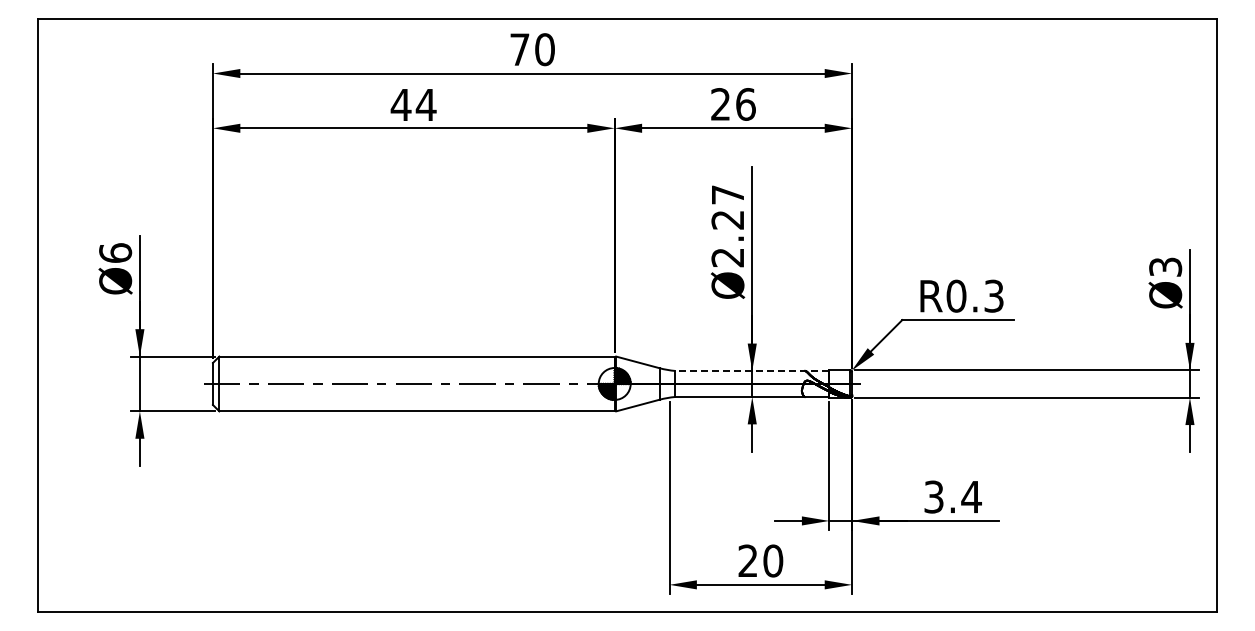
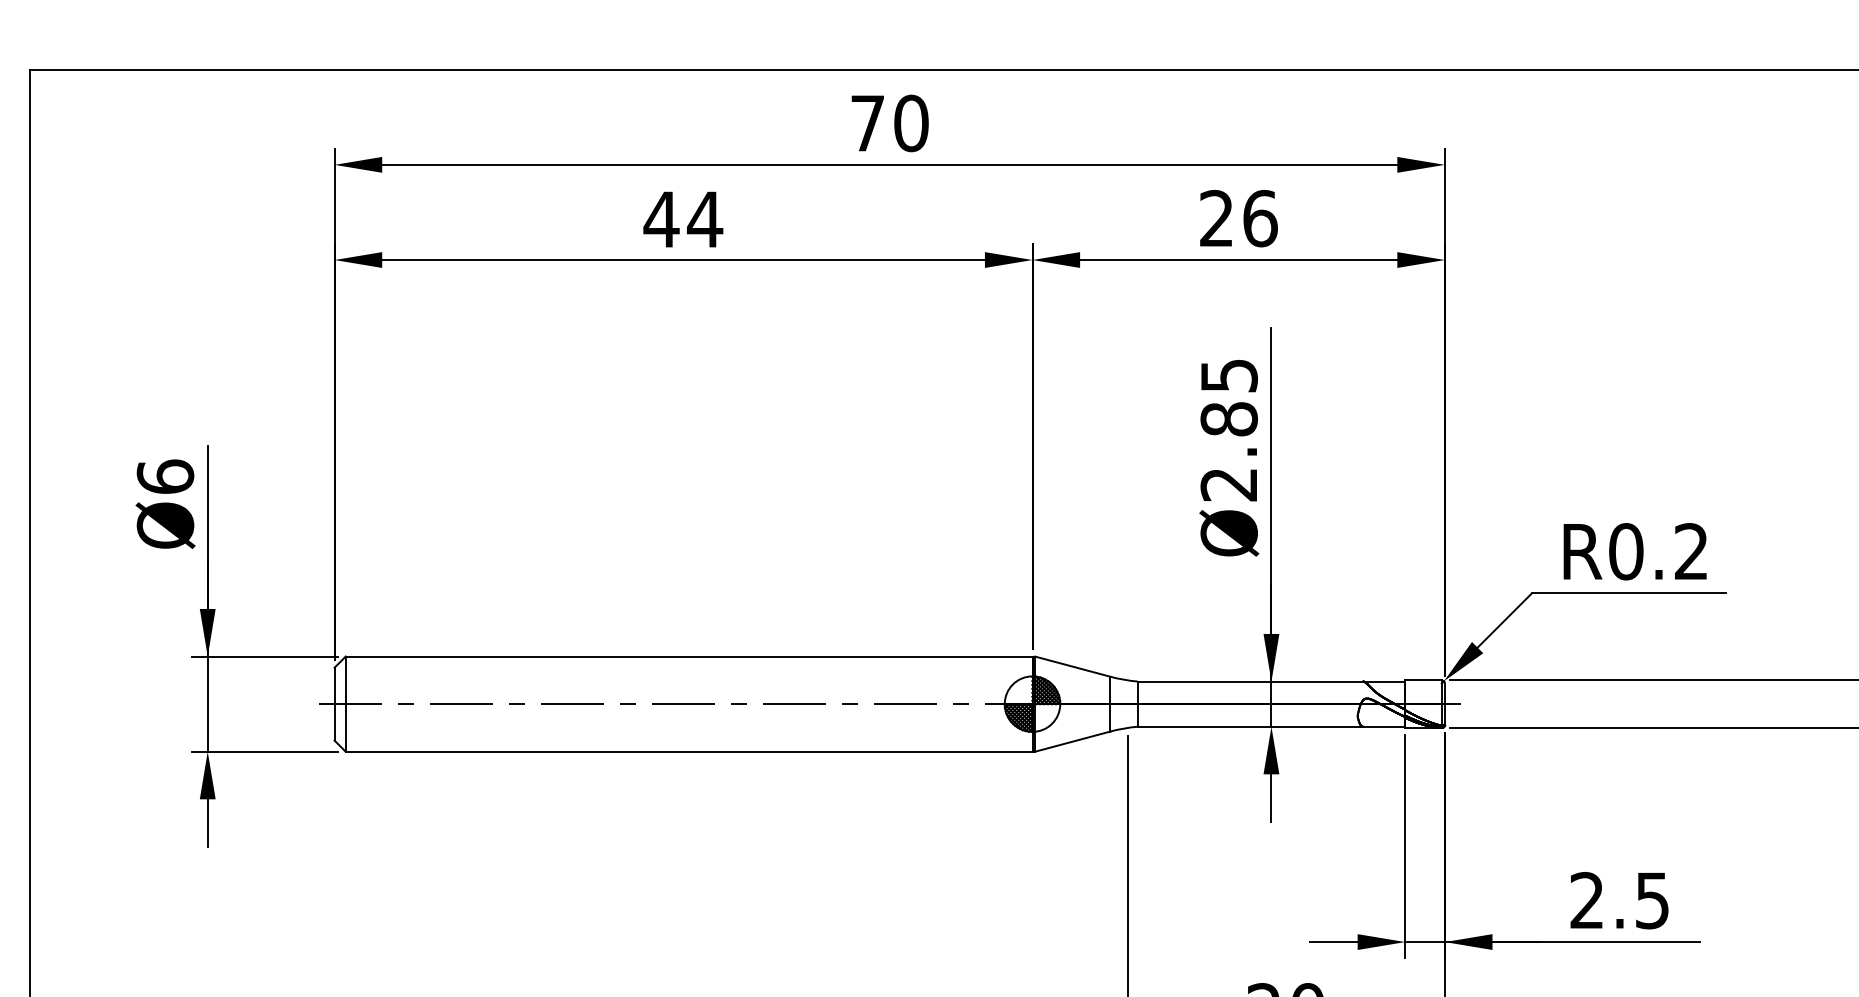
text: (727, 207) -> (1228, 397), Ø2.27 -> Ø2.85
text: (993, 295) -> (1690, 550), R0.3 -> R0.2
line: (751, 370) -> (1270, 680), dashed -> solid
text: (952, 496) -> (1619, 899), 3.4 -> 2.5

